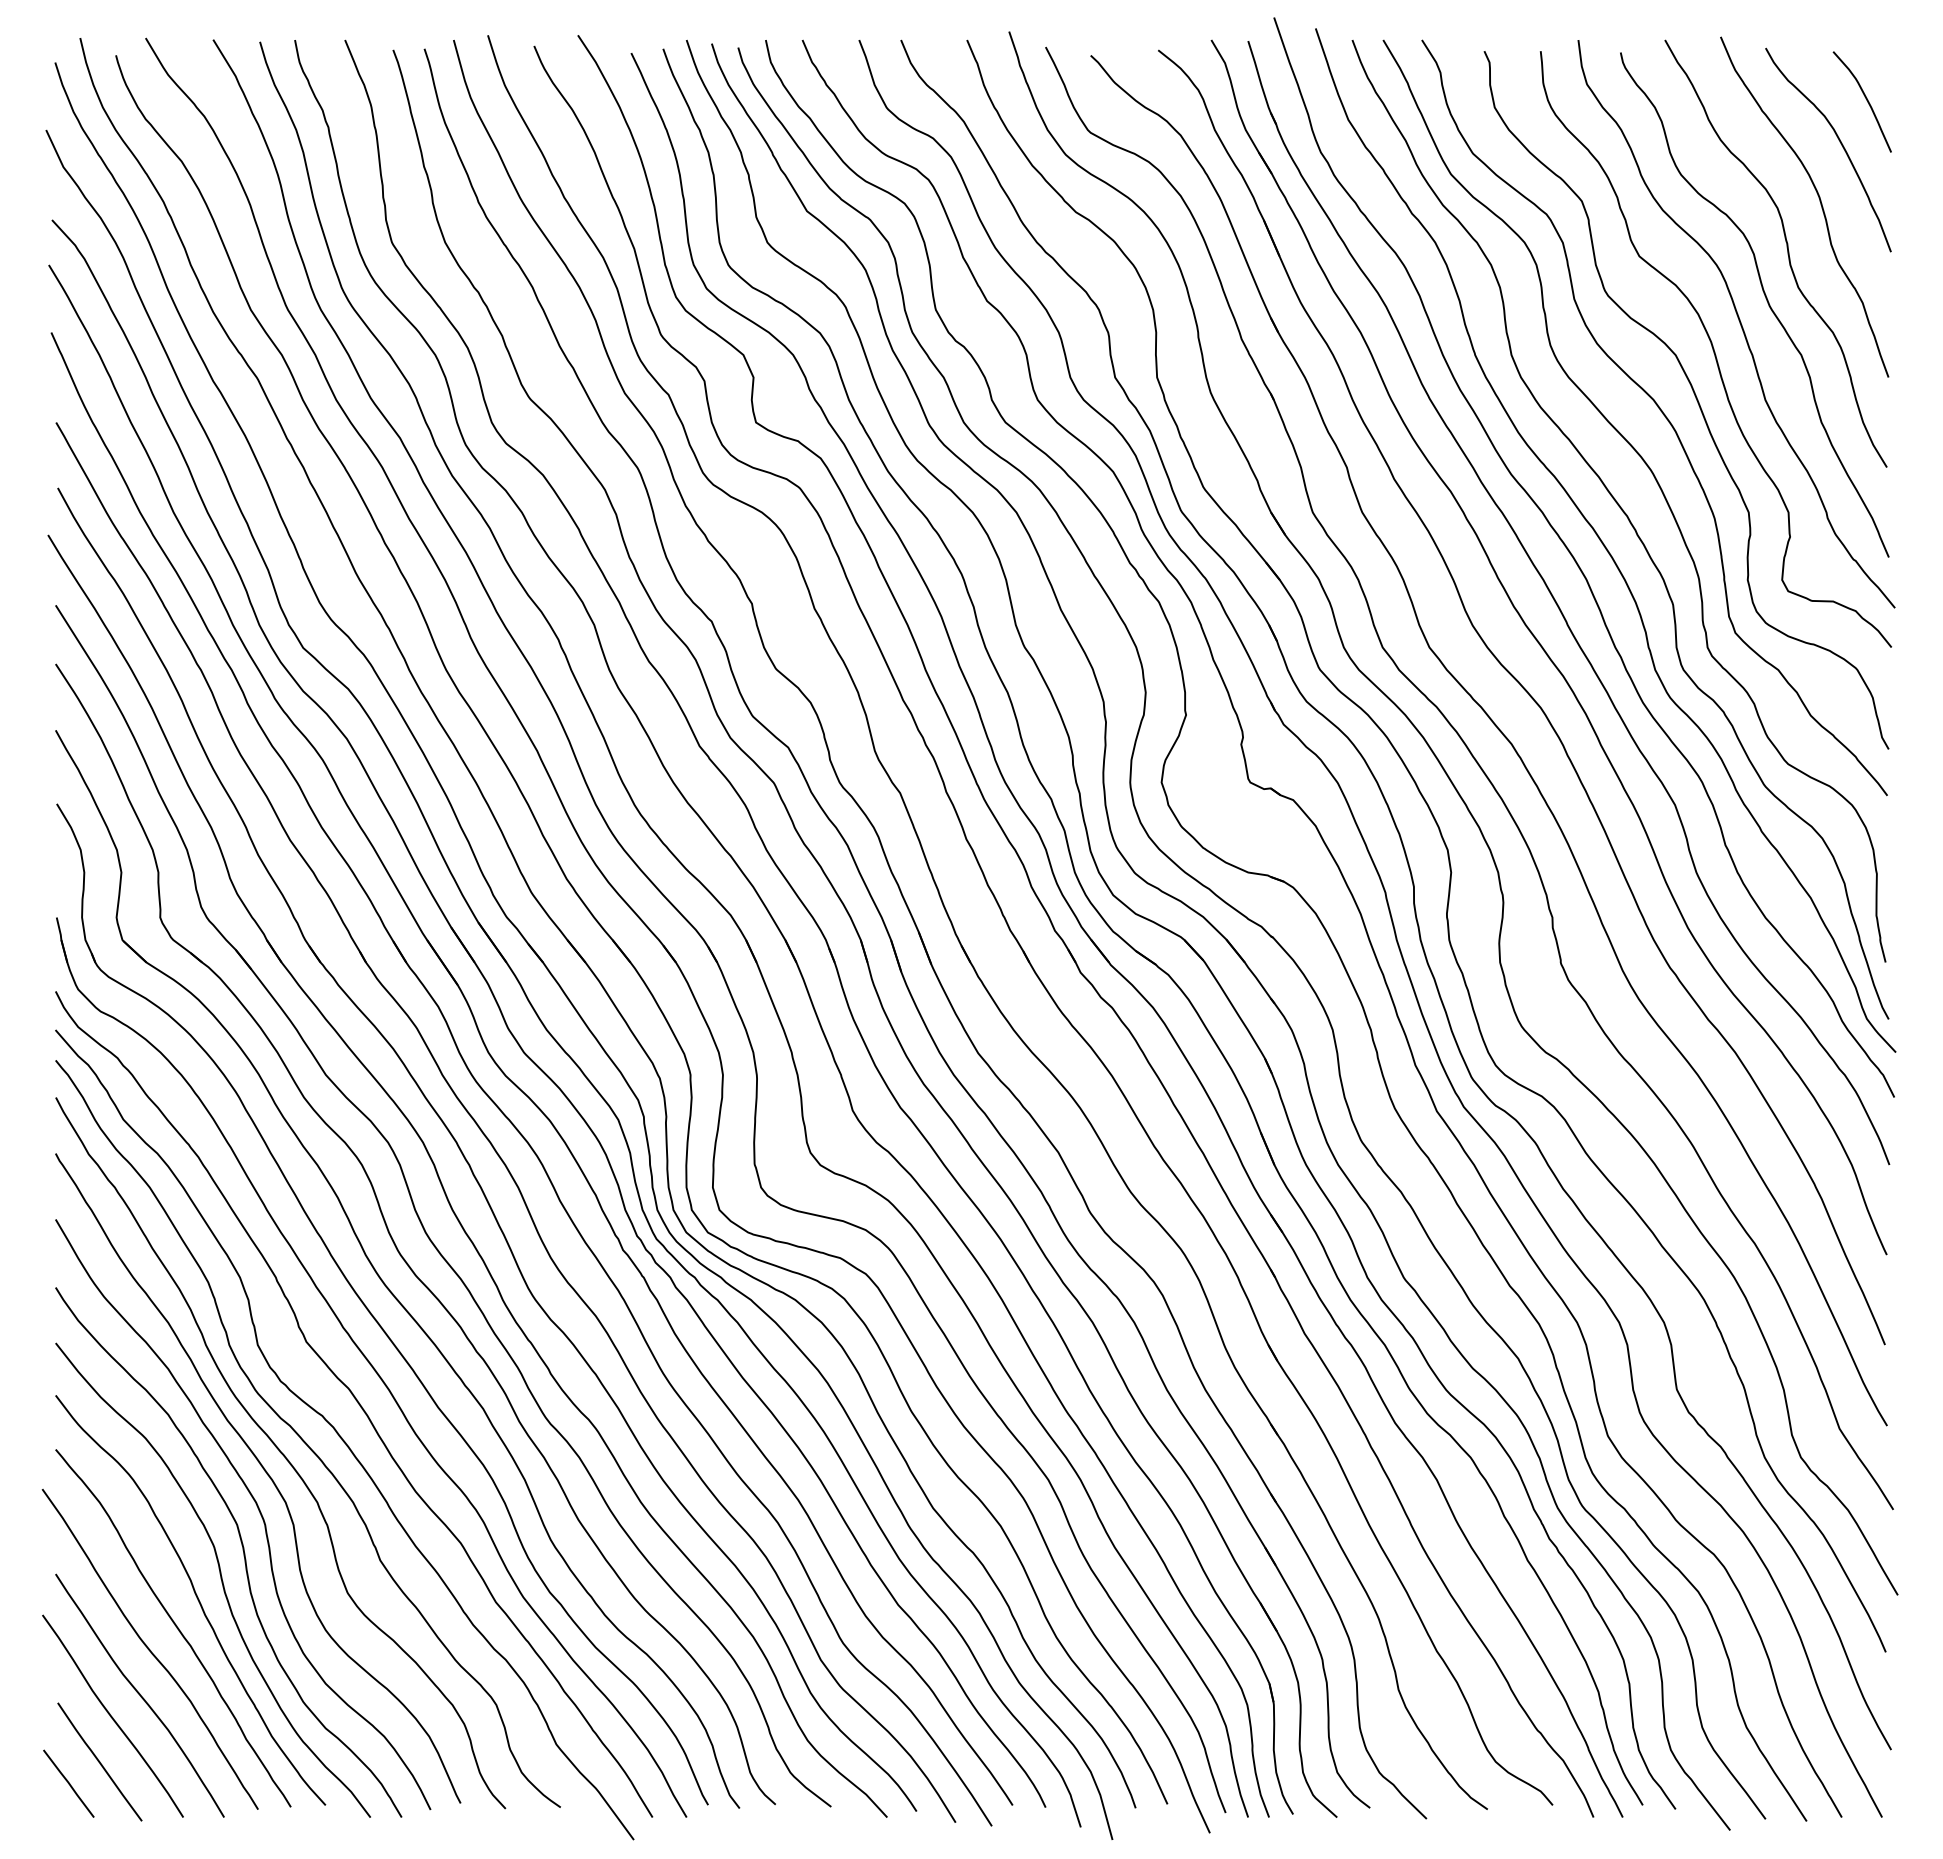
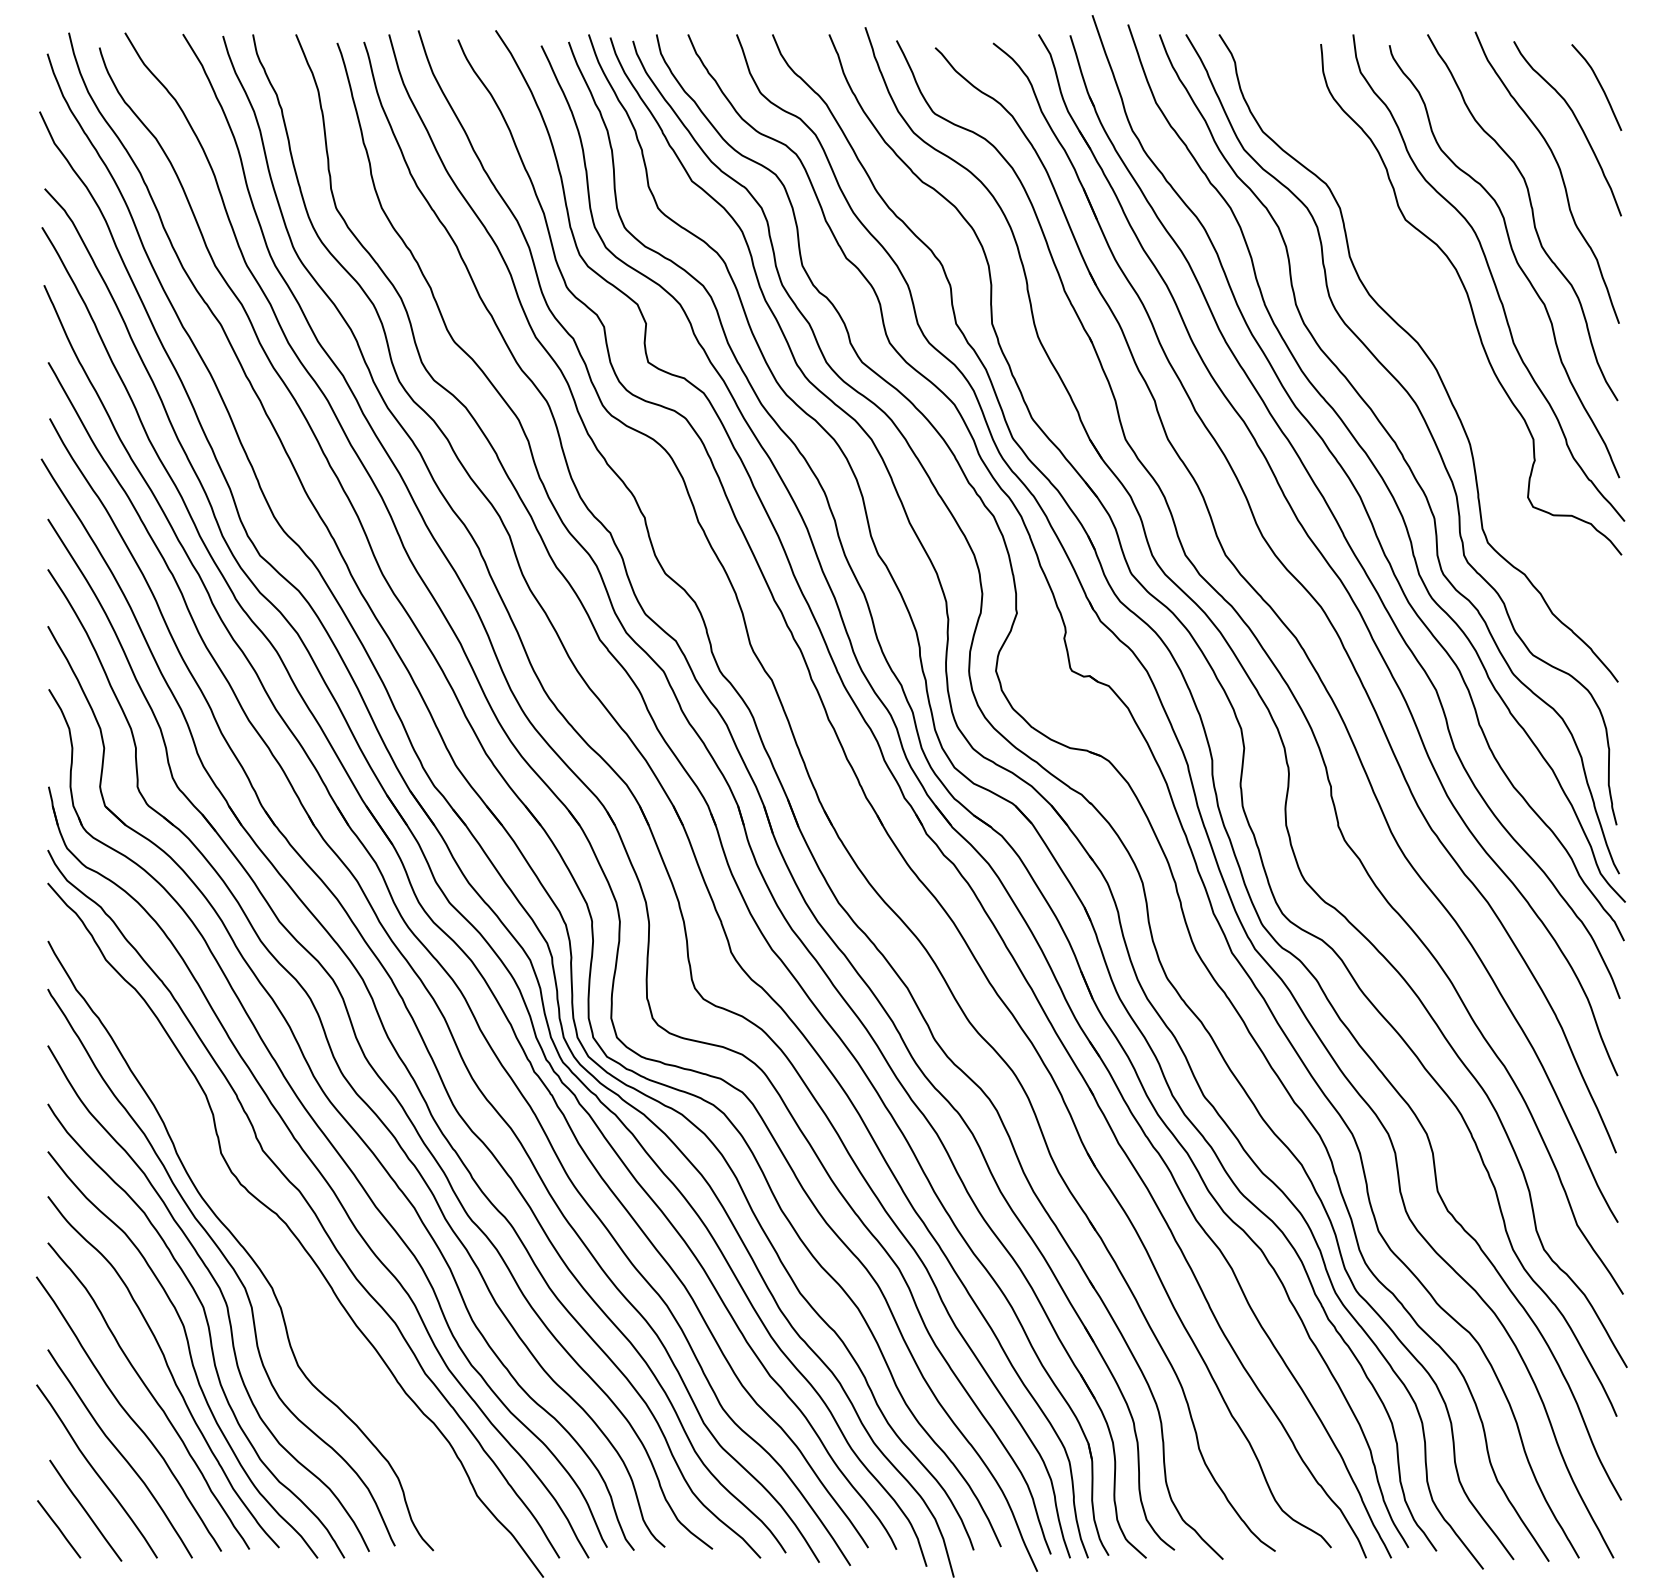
curve: (1694, 396) -> (1452, 340), removed
curve: (302, 1438) -> (259, 1233), removed

